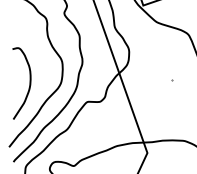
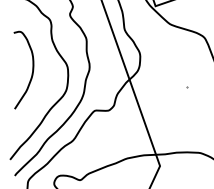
curve: (29, 83) -> (32, 70), moved

